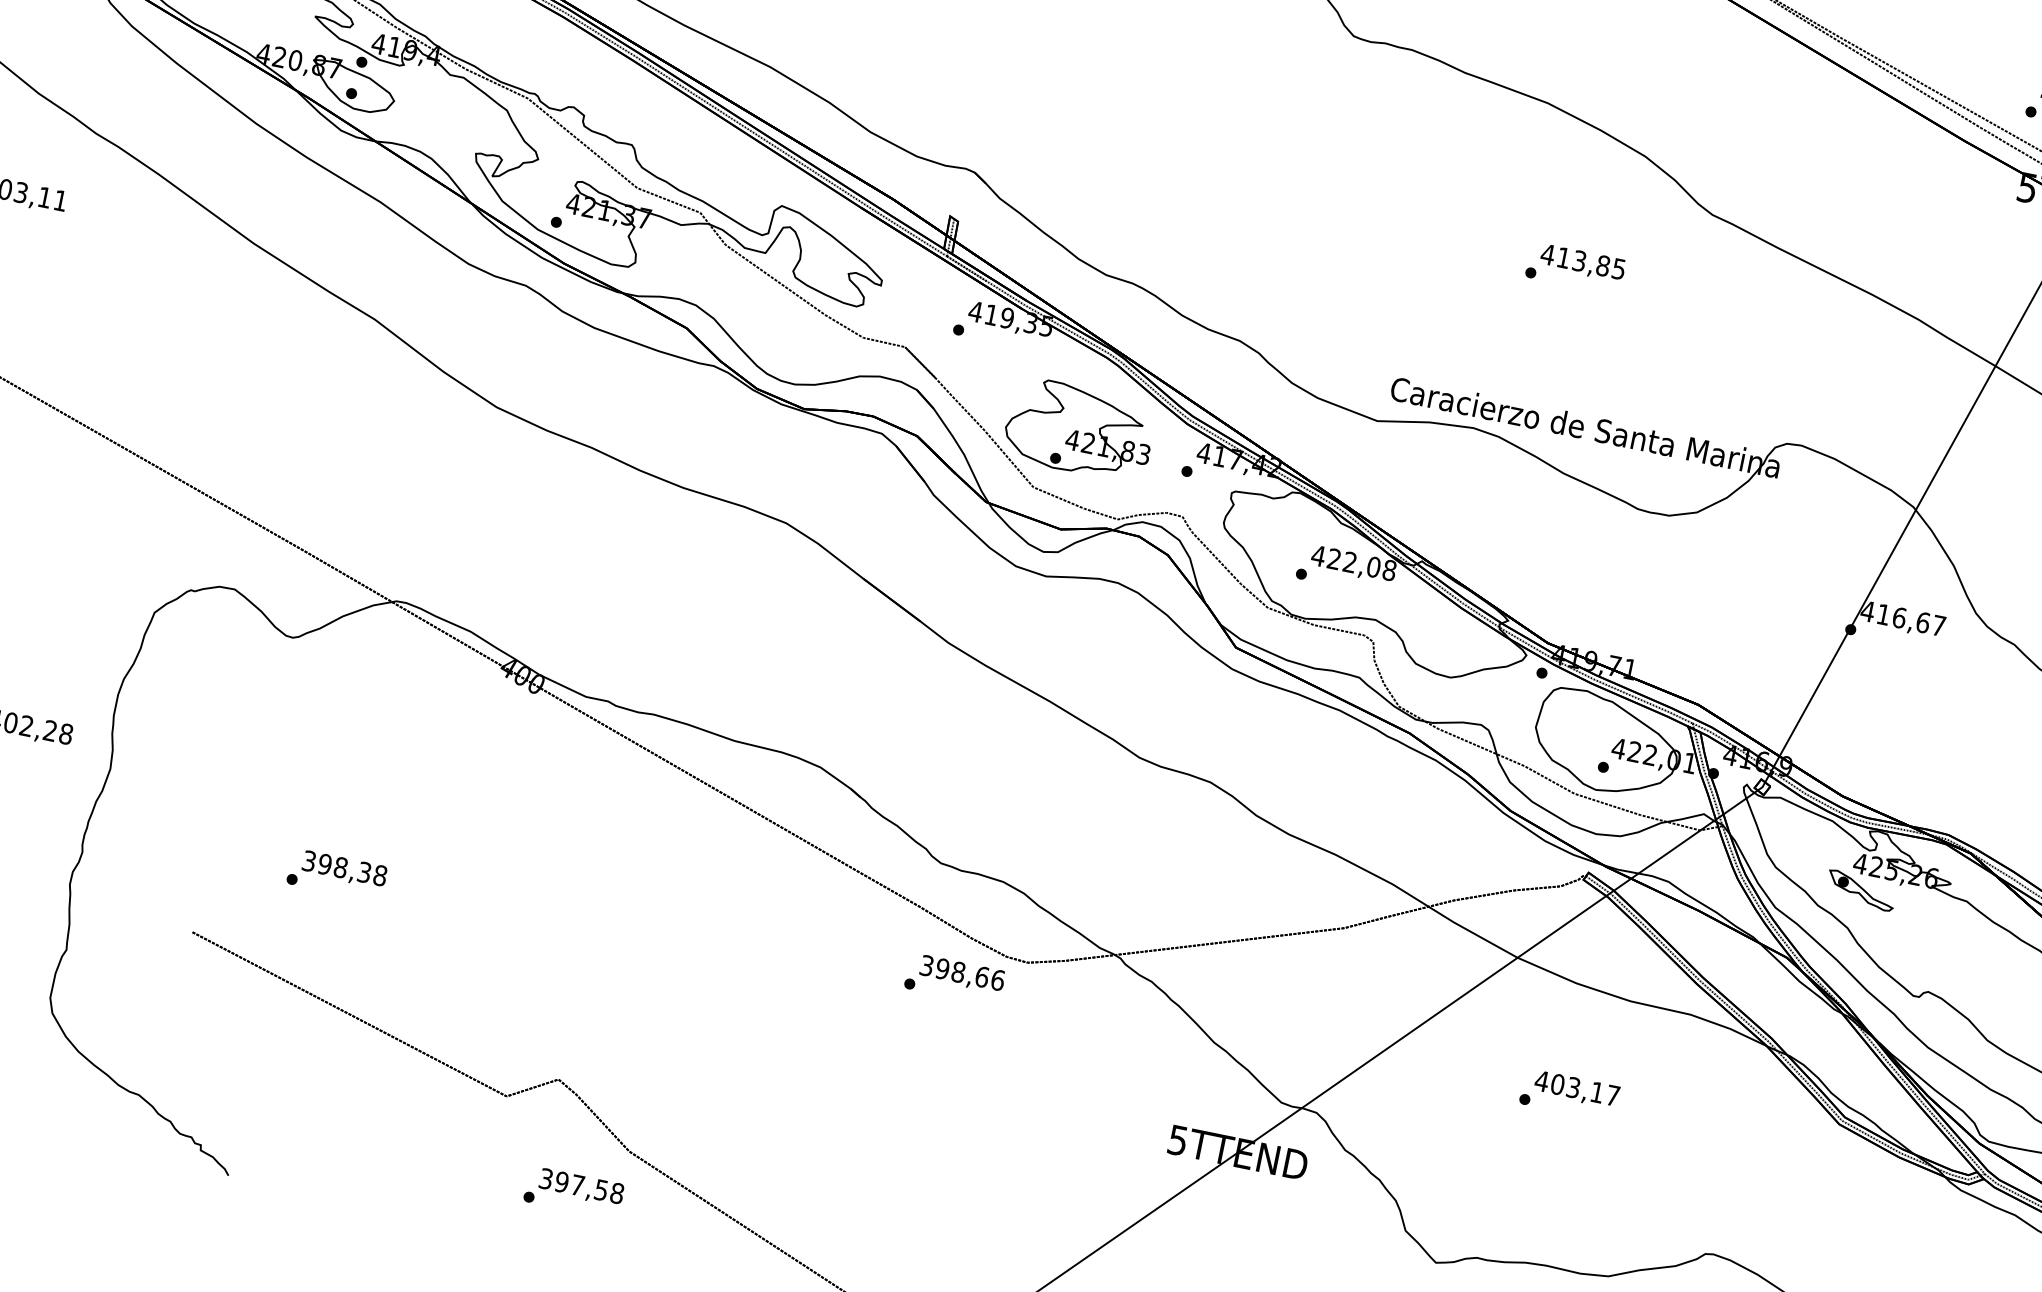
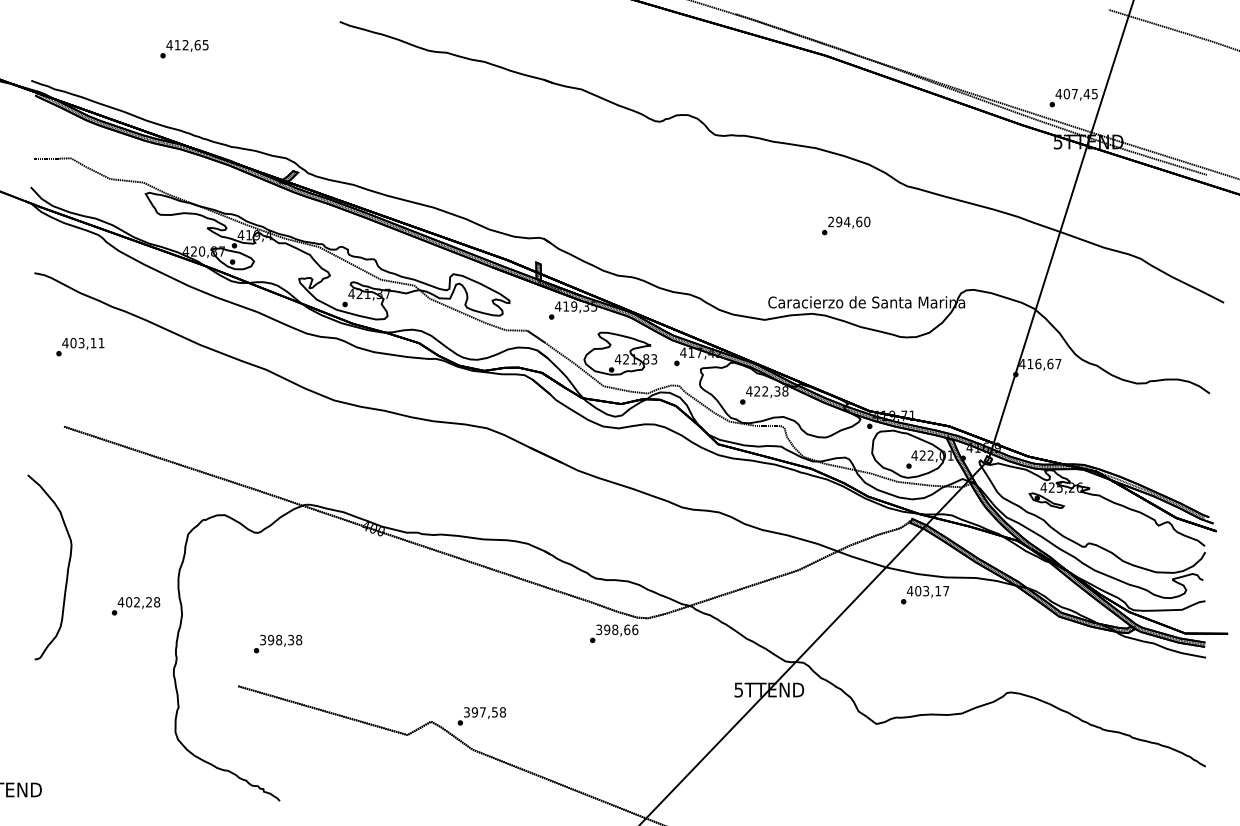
text: (1582, 260) -> (848, 221), 413,85 -> 294,60
text: (1374, 567) -> (777, 391), 422,08 -> 422,38
text: (336, 873) -> (277, 643), moved
text: (1570, 1096) -> (925, 595), moved
text: (573, 1192) -> (481, 716), moved

